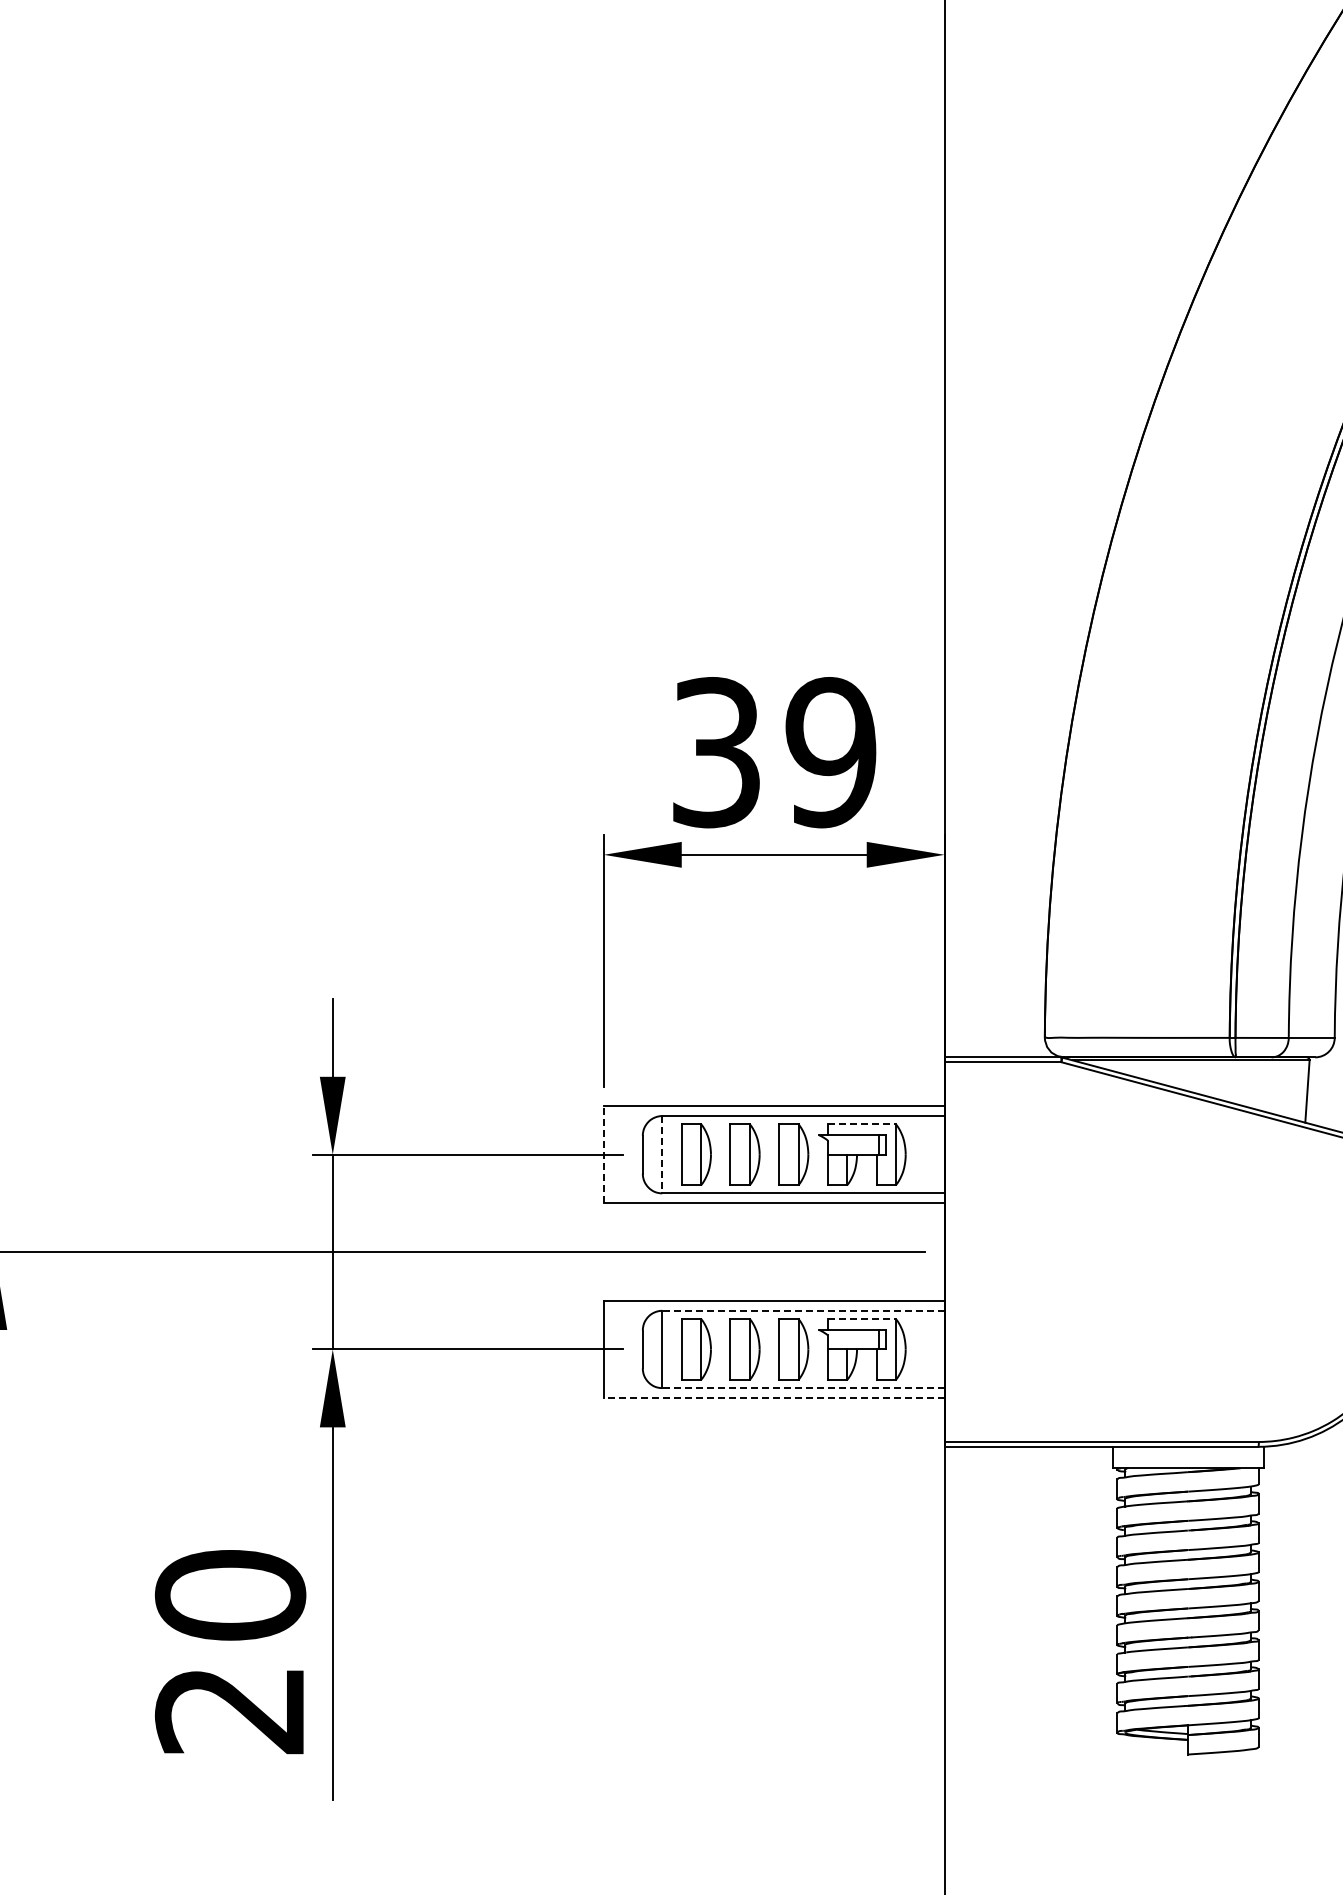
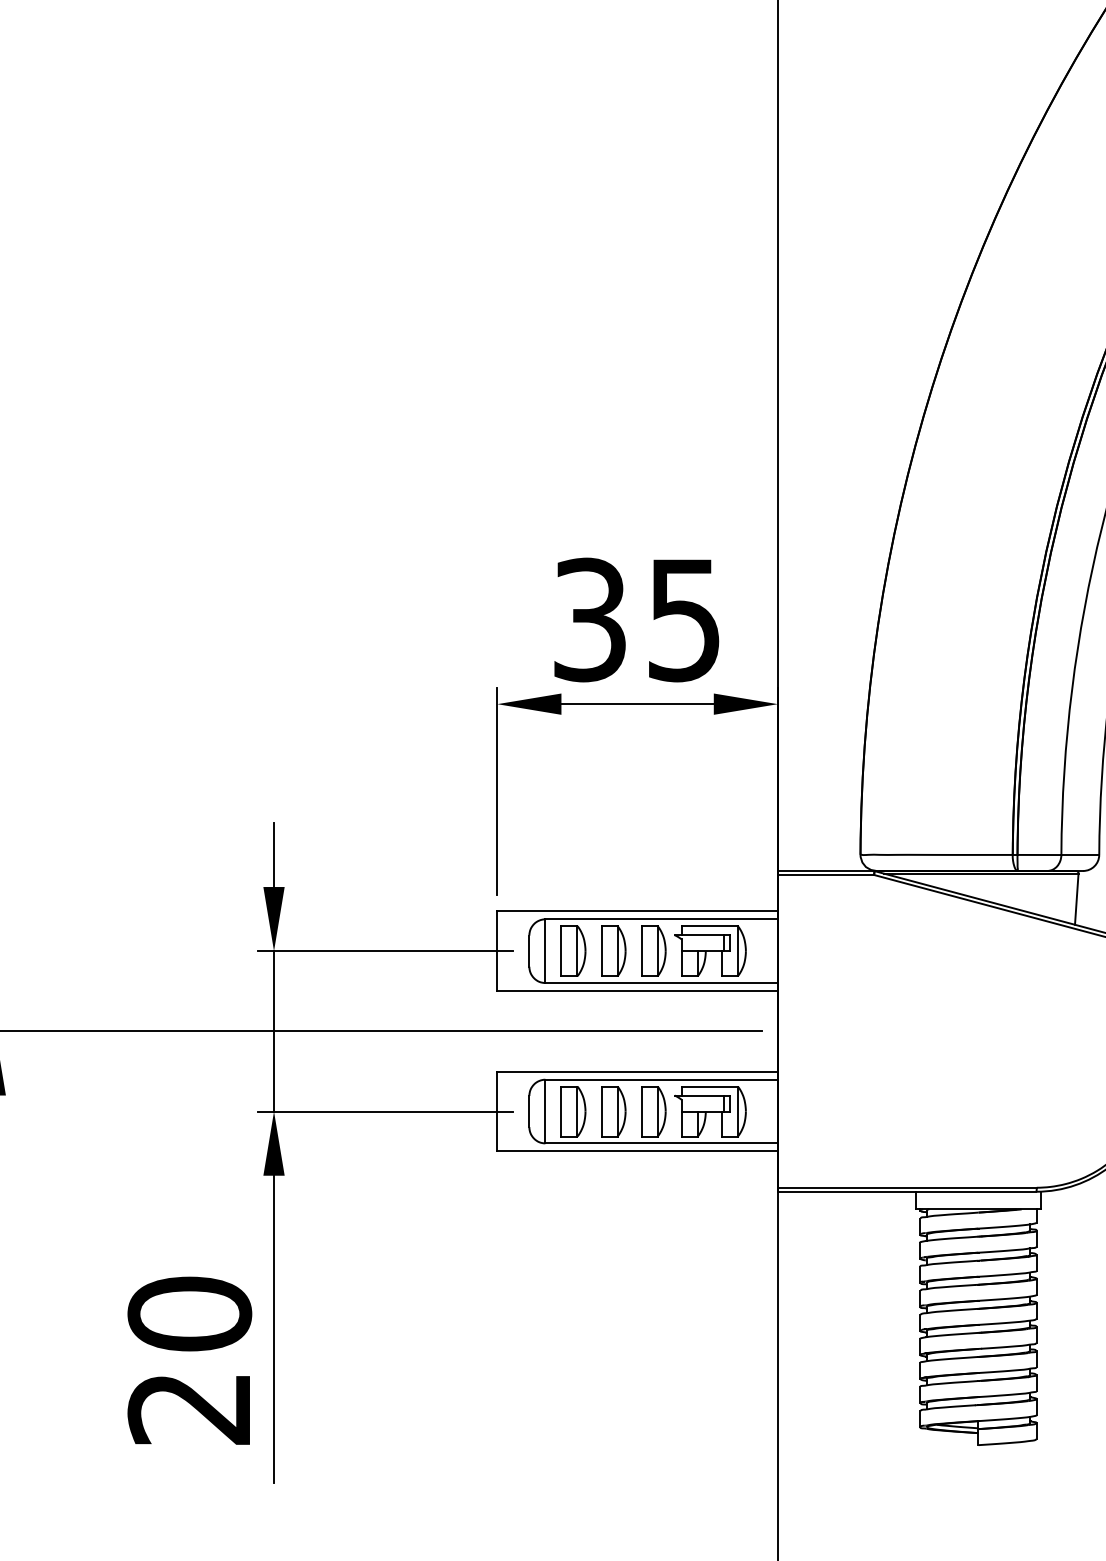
text: (830, 752) -> (683, 619), 39 -> 35
line: (862, 1124) -> (710, 926), dashed -> solid
line: (603, 1154) -> (496, 950), dashed -> solid
line: (662, 1154) -> (545, 950), dashed -> solid
line: (802, 1310) -> (660, 1079), dashed -> solid
line: (862, 1319) -> (710, 1086), dashed -> solid
line: (802, 1388) -> (660, 1143), dashed -> solid
line: (773, 1397) -> (637, 1151), dashed -> solid

